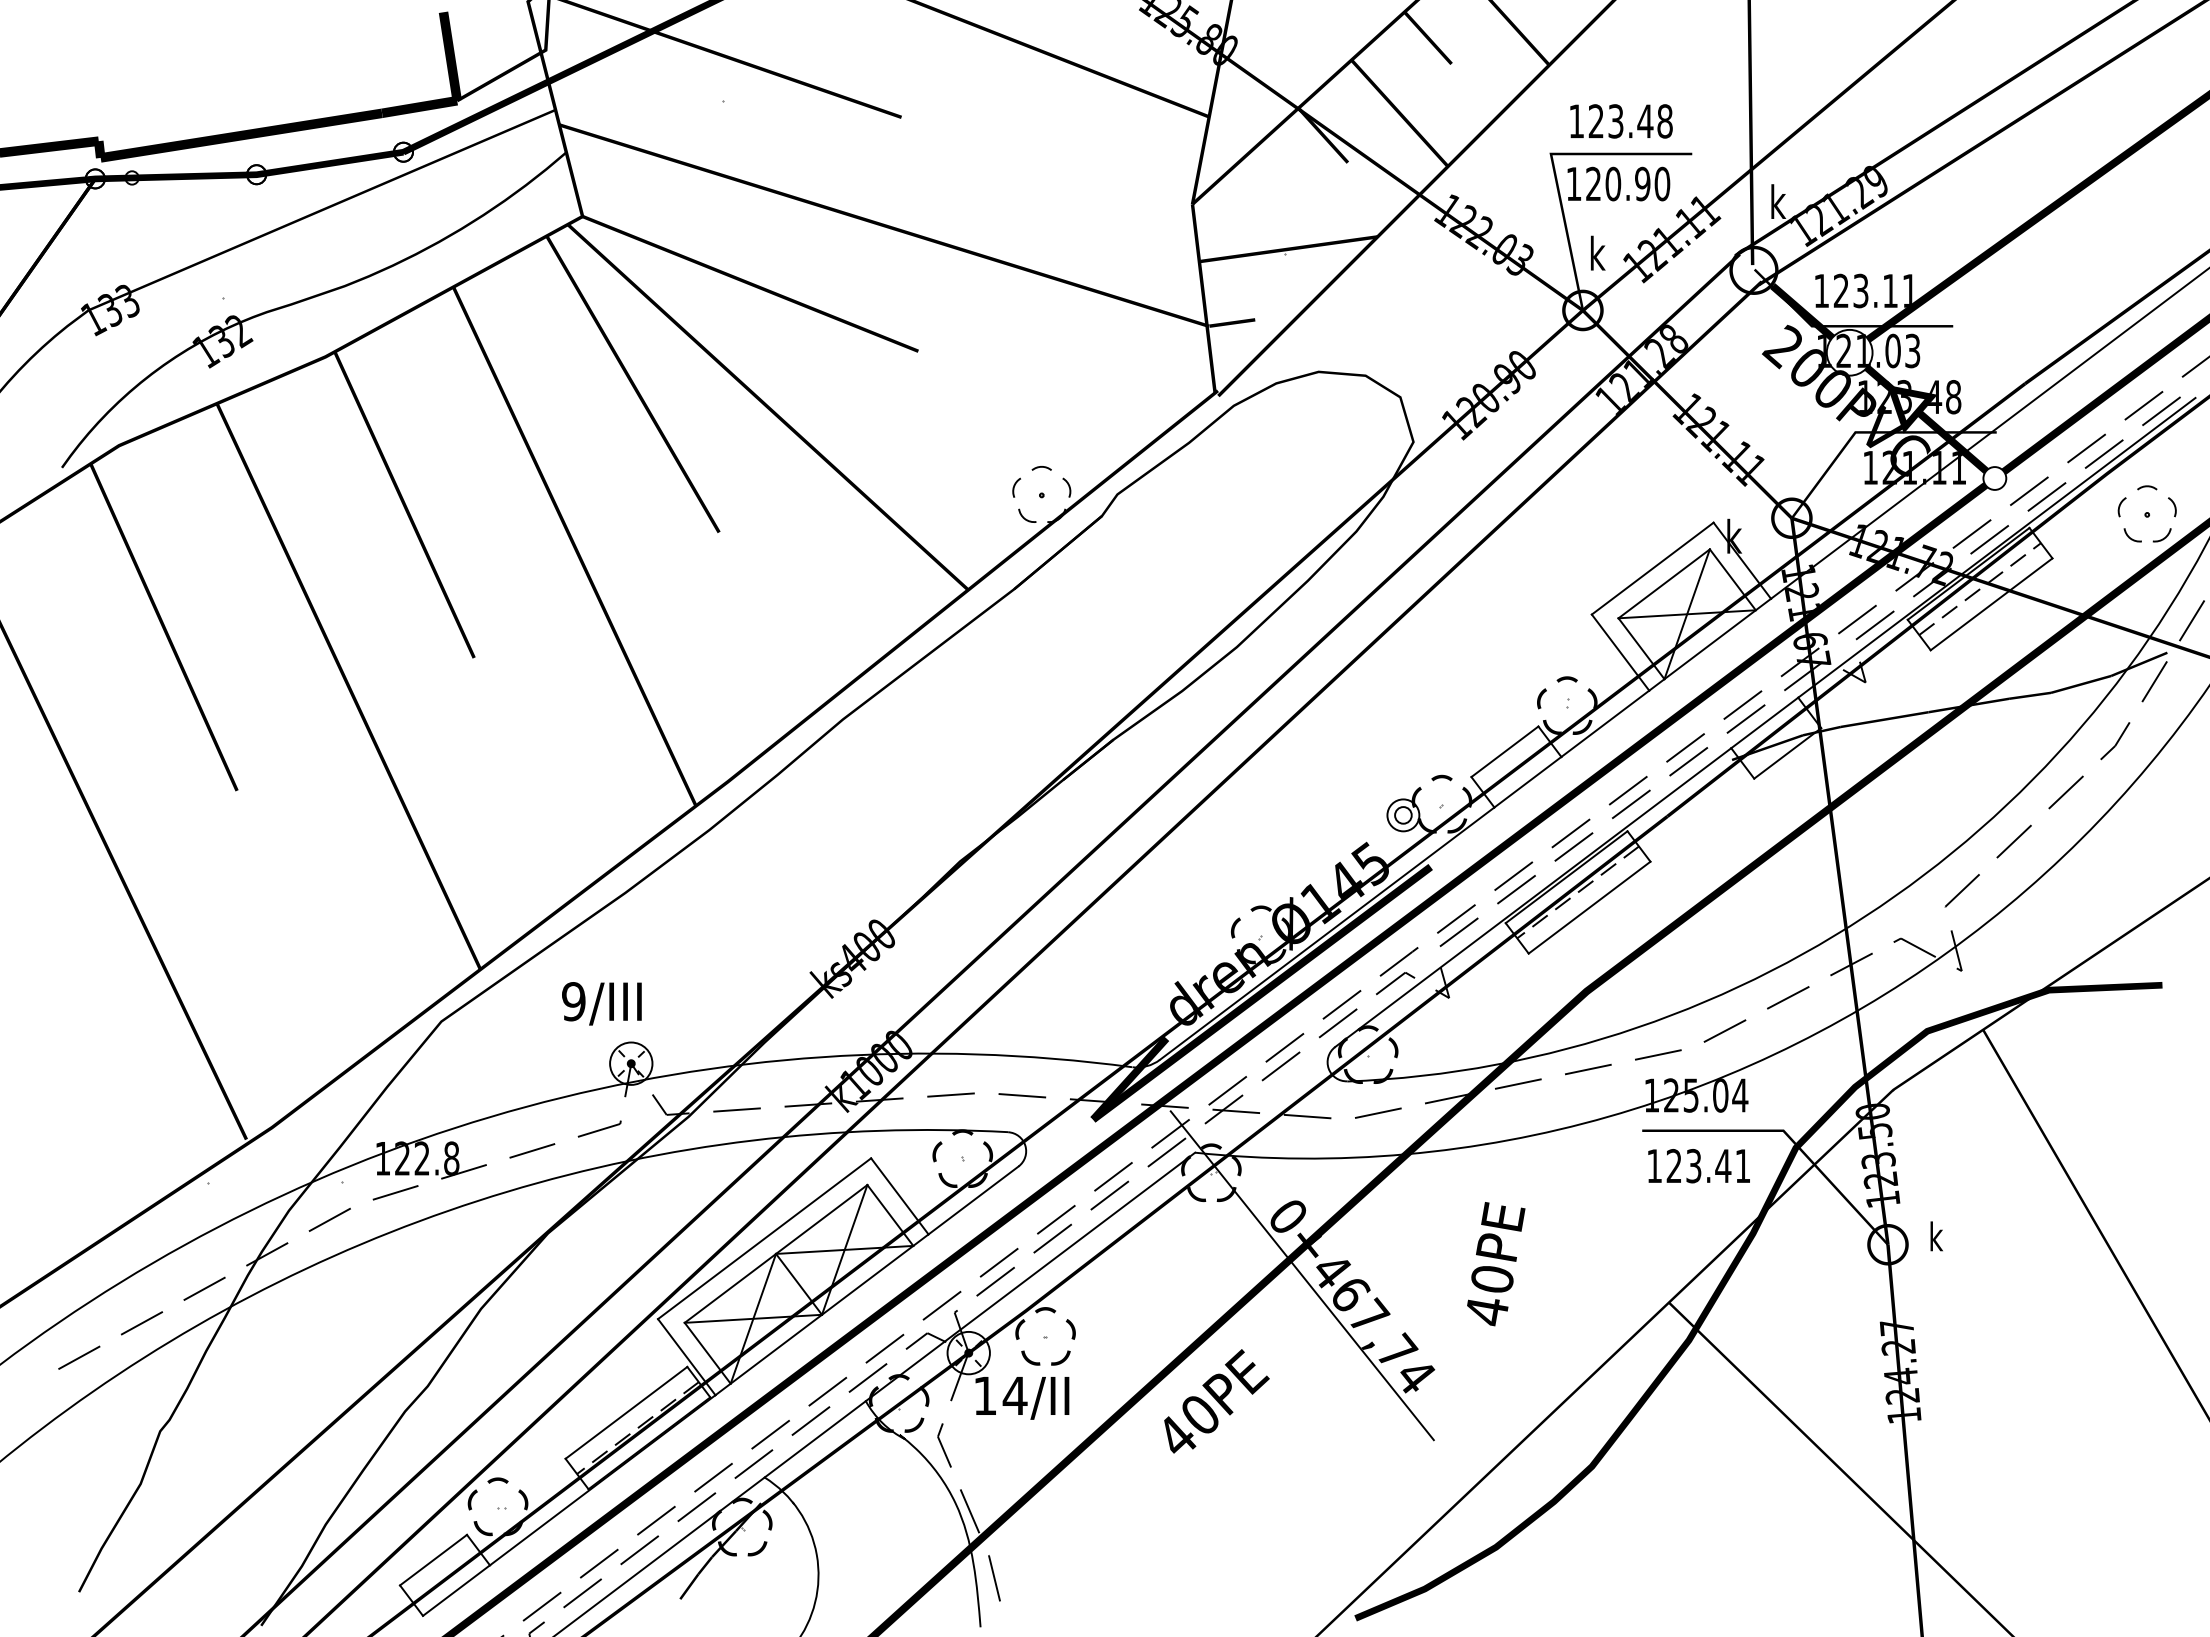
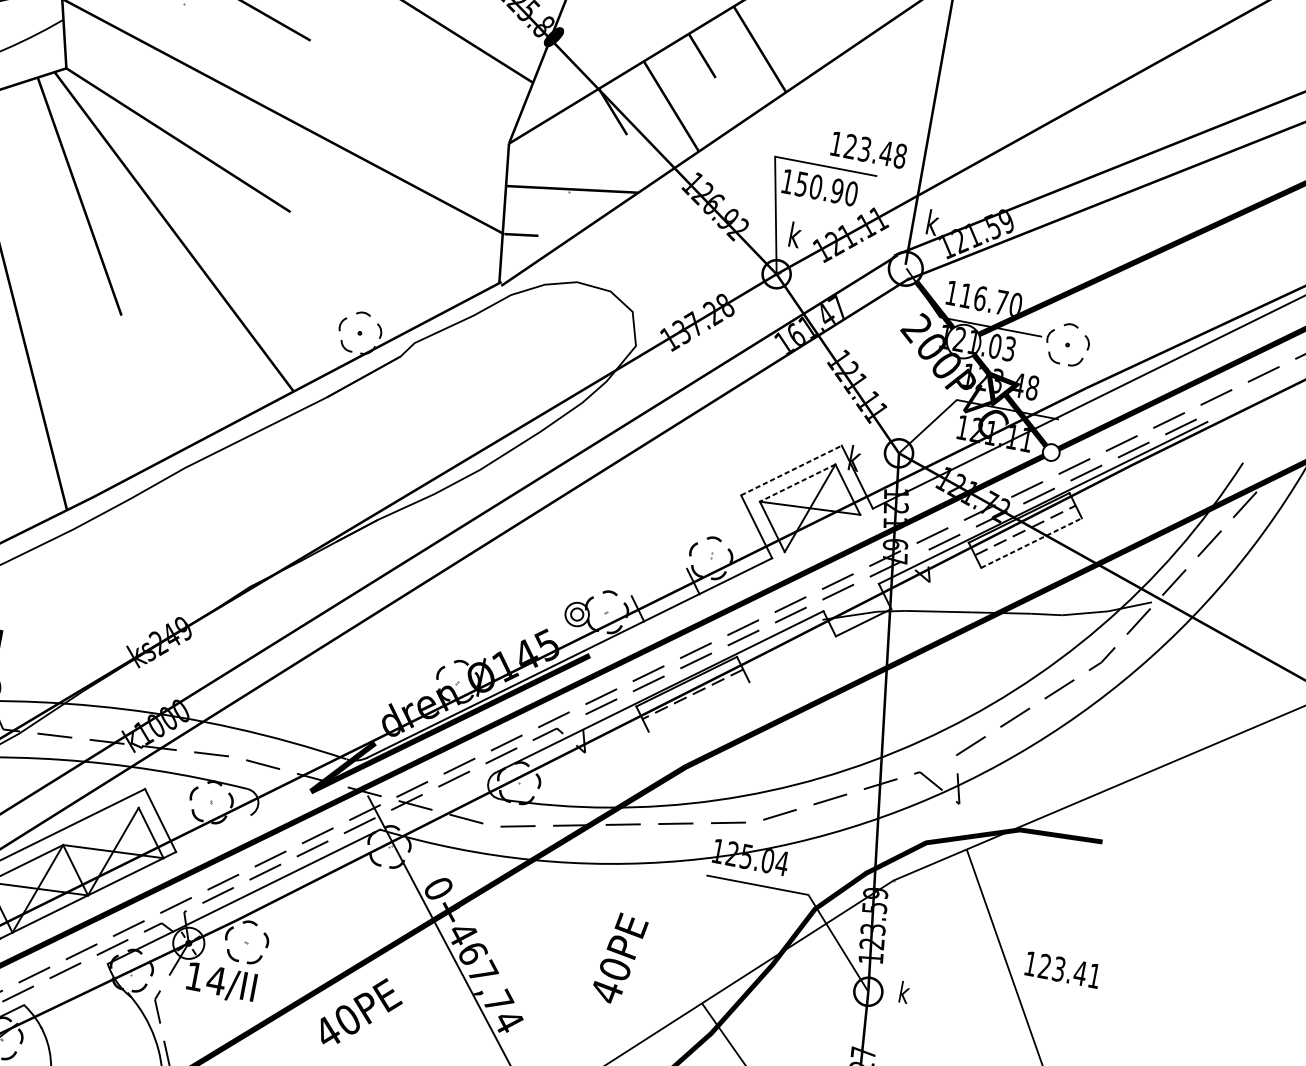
text: (1621, 121) -> (868, 150), moved
text: (1593, 183) -> (801, 183), 120.90 -> 150.90
text: (1859, 192) -> (992, 227), 121.29 -> 121.59
text: (1499, 246) -> (725, 216), 122.03 -> 126.92
text: (1875, 290) -> (990, 300), 123.11 -> 116.70
text: (1648, 362) -> (816, 320), 121.28 -> 161.47
text: (1496, 389) -> (703, 319), 120.90 -> 137.28
part: (2146, 513) -> (1067, 343), moved
line: (1653, 568) -> (792, 470), solid -> dashed
line: (1663, 584) -> (797, 483), solid -> dashed
line: (1992, 604) -> (1032, 543), solid -> dashed
line: (1710, 644) -> (822, 533), removed
line: (1764, 722) -> (851, 597), removed
line: (1504, 751) -> (659, 582), removed
line: (1589, 907) -> (699, 706), removed
text: (865, 947) -> (170, 635), ks400 -> ks249
text: (1872, 1111) -> (875, 893), 123.50 -> 123.59
text: (1698, 1166) -> (1062, 970), moved
line: (973, 1200) -> (213, 833), removed
line: (821, 1219) -> (100, 826), removed
text: (1496, 1264) -> (620, 959), moved
line: (814, 1439) -> (65, 984), removed

